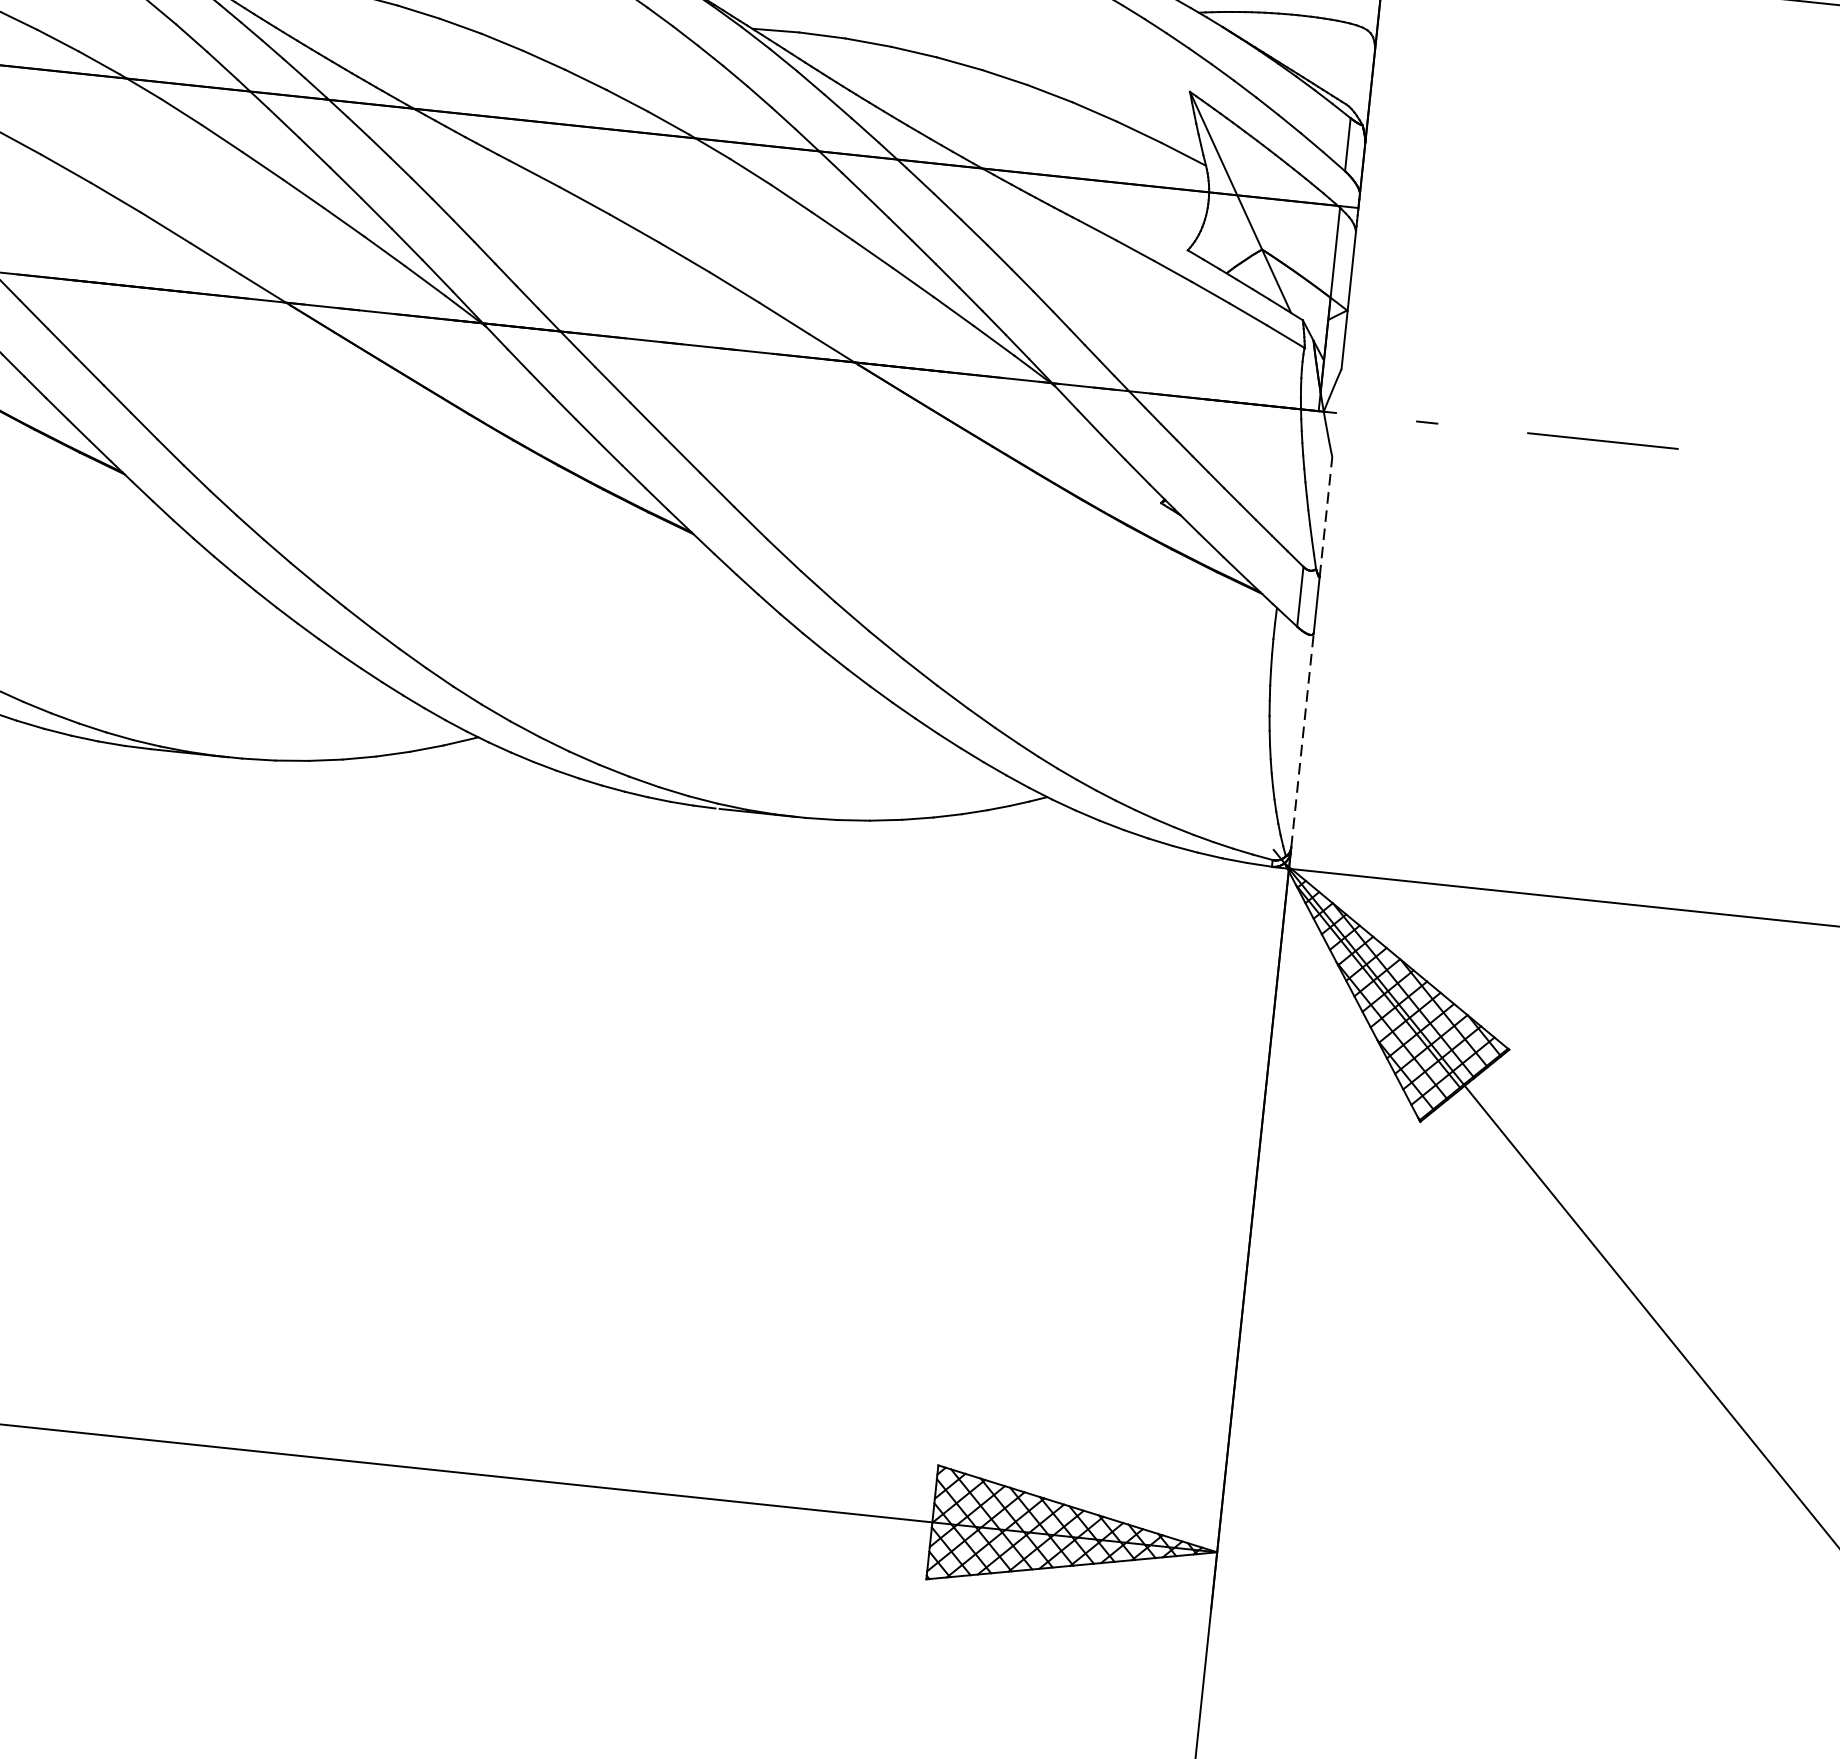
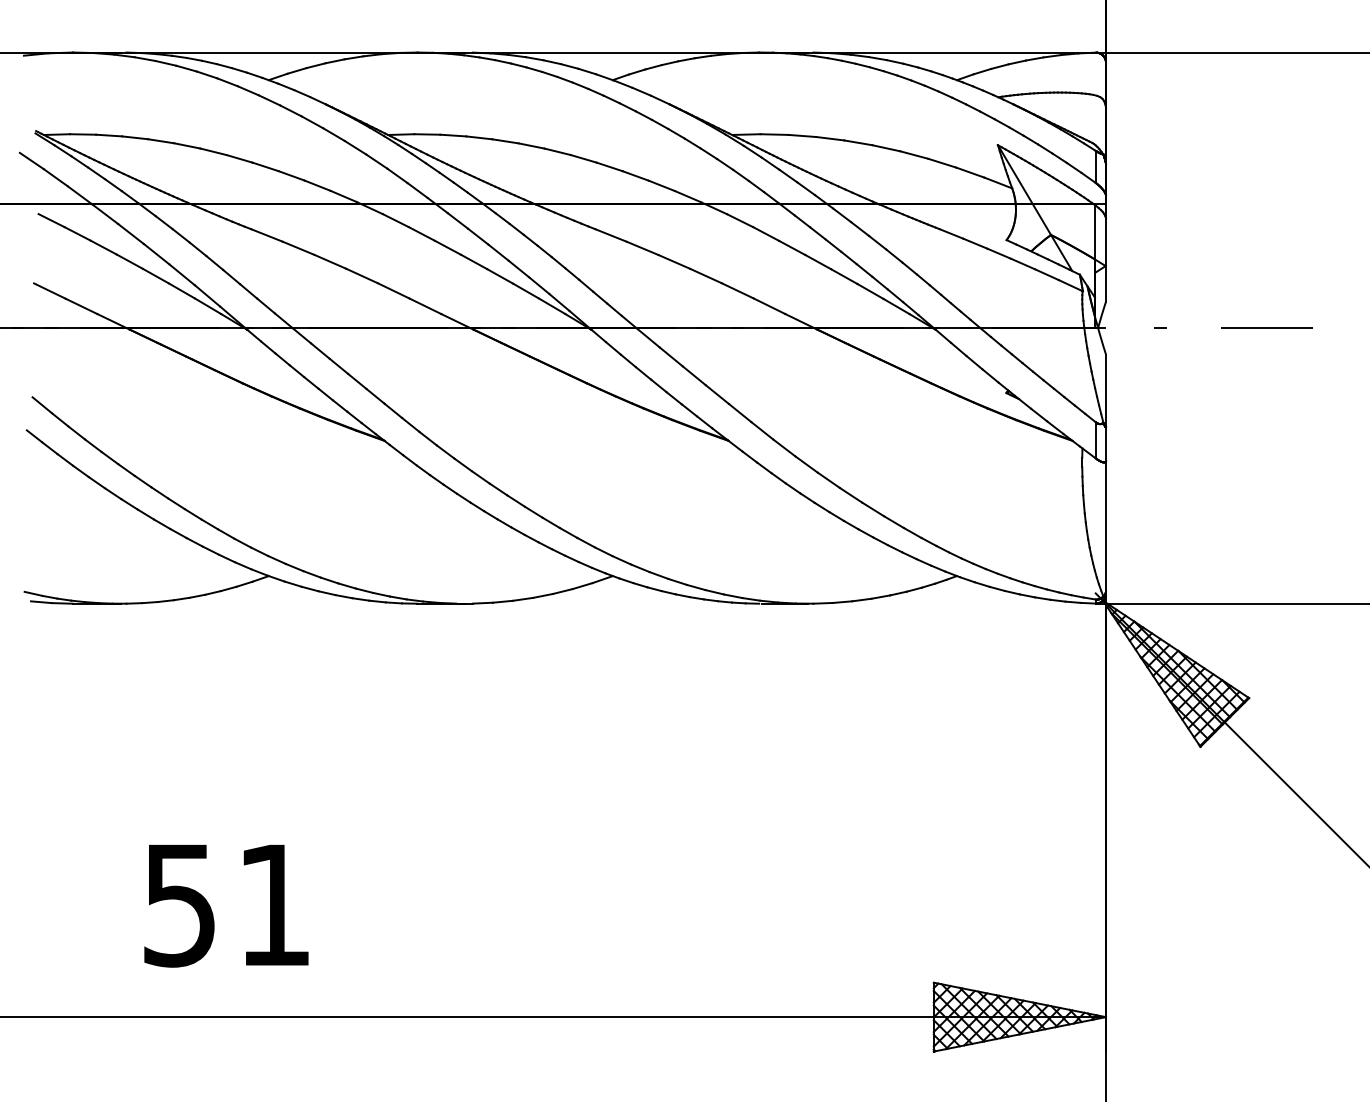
line: (1326, 516) -> (1106, 390), dashed -> solid
line: (1303, 739) -> (1106, 525), dashed -> solid

